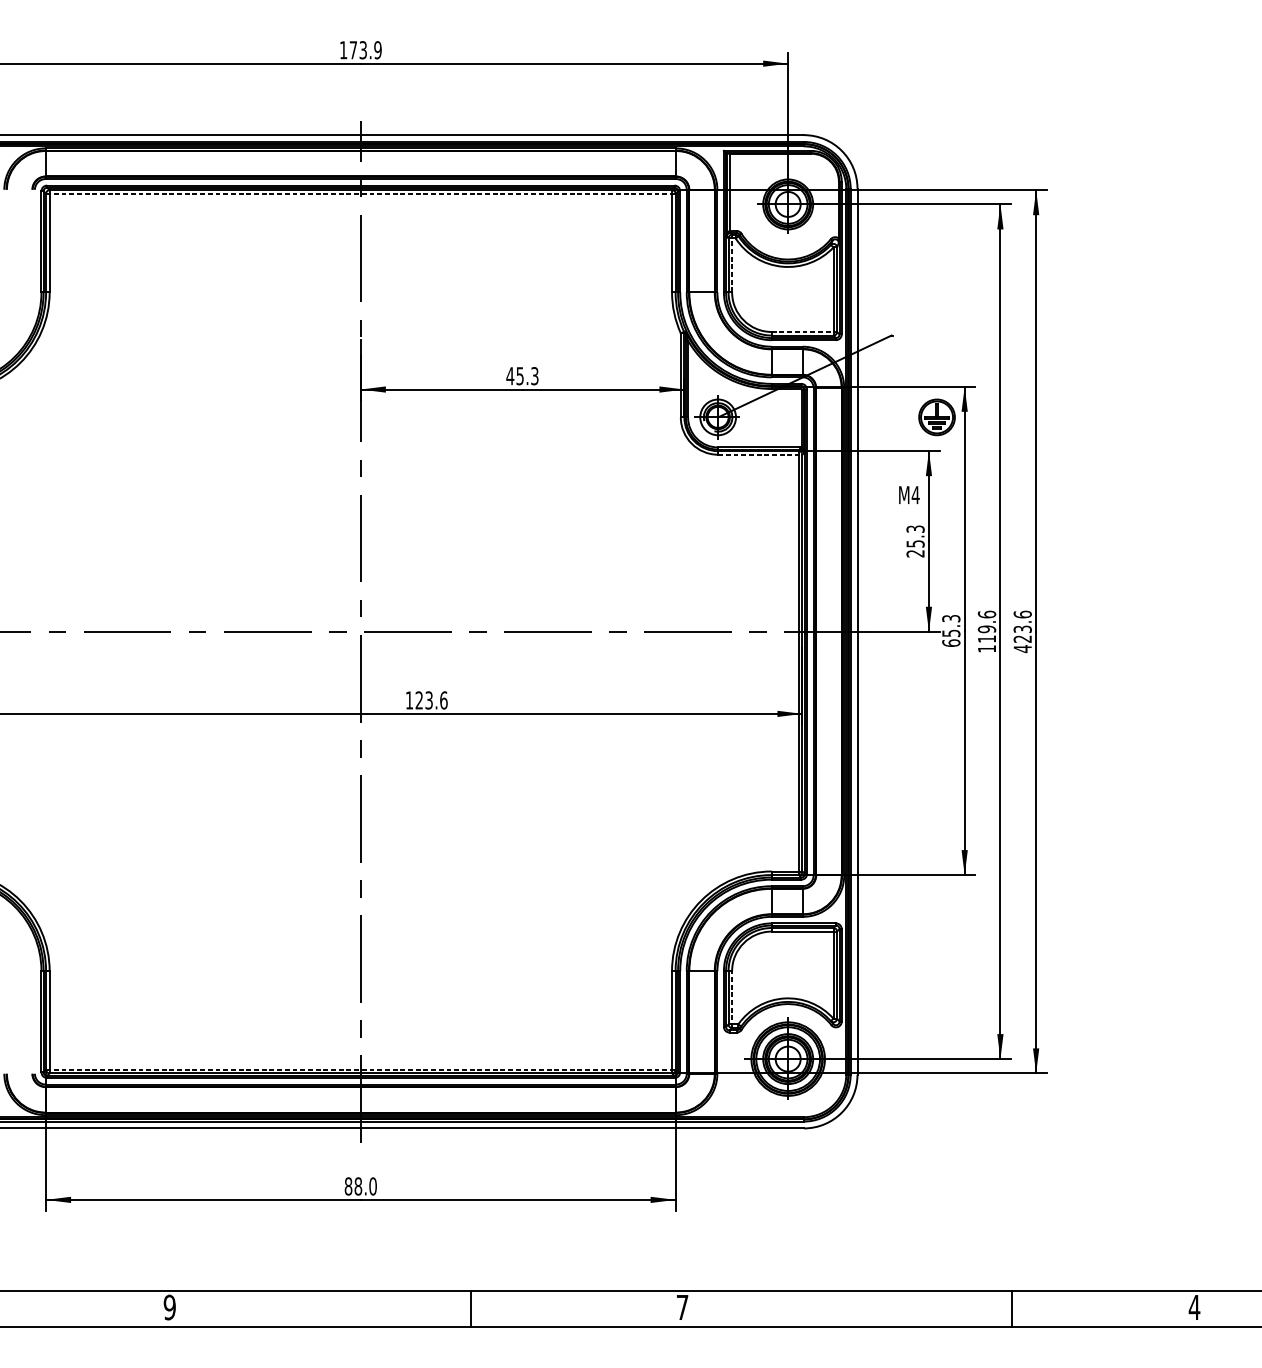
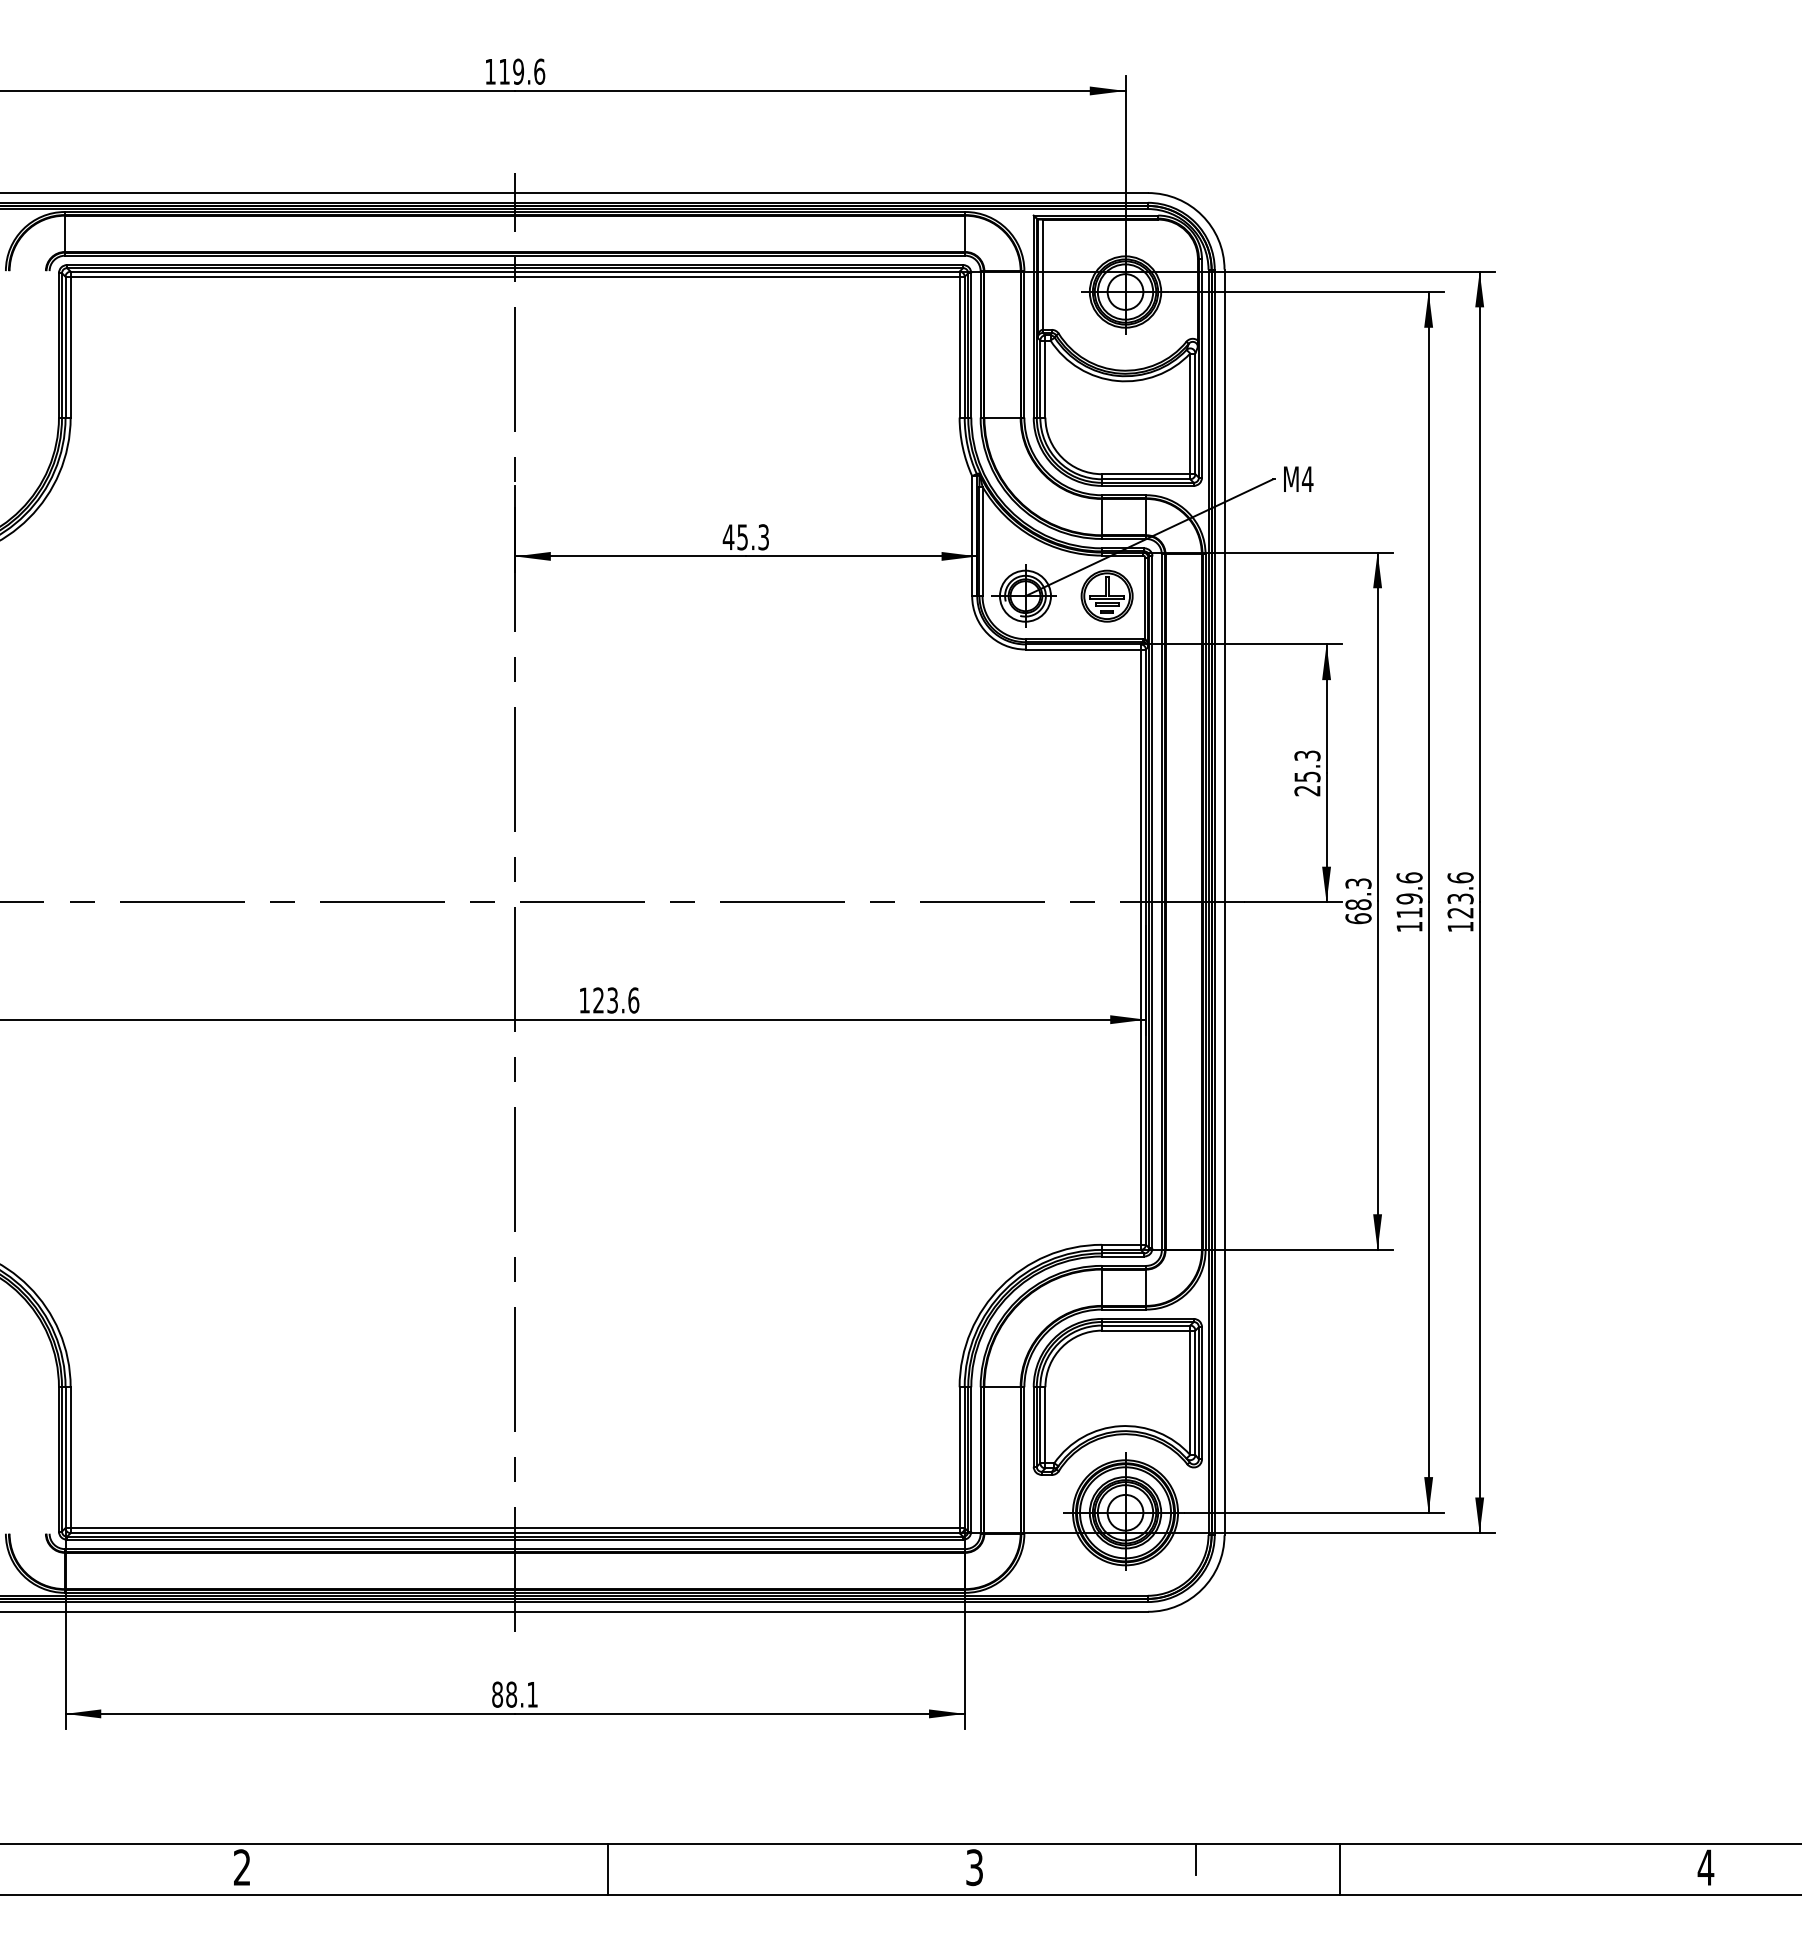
text: (366, 50) -> (522, 71), 173.9 -> 119.6
line: (361, 193) -> (515, 276), dashed -> solid
line: (732, 263) -> (1045, 376), dashed -> solid
line: (804, 332) -> (1148, 474), dashed -> solid
part: (936, 416) -> (1106, 595), moved
line: (760, 454) -> (1086, 649), dashed -> solid
text: (909, 494) -> (1298, 478), moved
text: (951, 633) -> (1358, 904), 65.3 -> 68.3
text: (1022, 648) -> (1460, 926), 423.6 -> 123.6
line: (732, 999) -> (1045, 1427), dashed -> solid
line: (361, 1070) -> (515, 1528), dashed -> solid
text: (373, 1186) -> (532, 1694), 88.0 -> 88.1
line: (837, 1301) -> (1195, 1859), added
text: (169, 1307) -> (241, 1867), 9 -> 2
text: (682, 1307) -> (974, 1867), 7 -> 3
line: (471, 1308) -> (608, 1869), moved
line: (1012, 1308) -> (1340, 1869), moved

